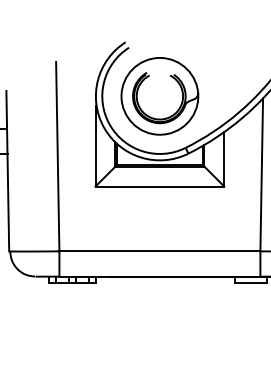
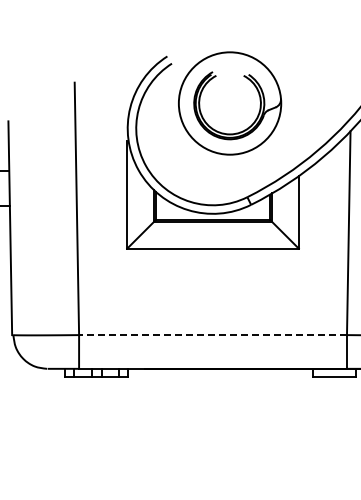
part: (160, 96) -> (230, 103), moved
line: (160, 251) -> (213, 335), solid -> dashed

